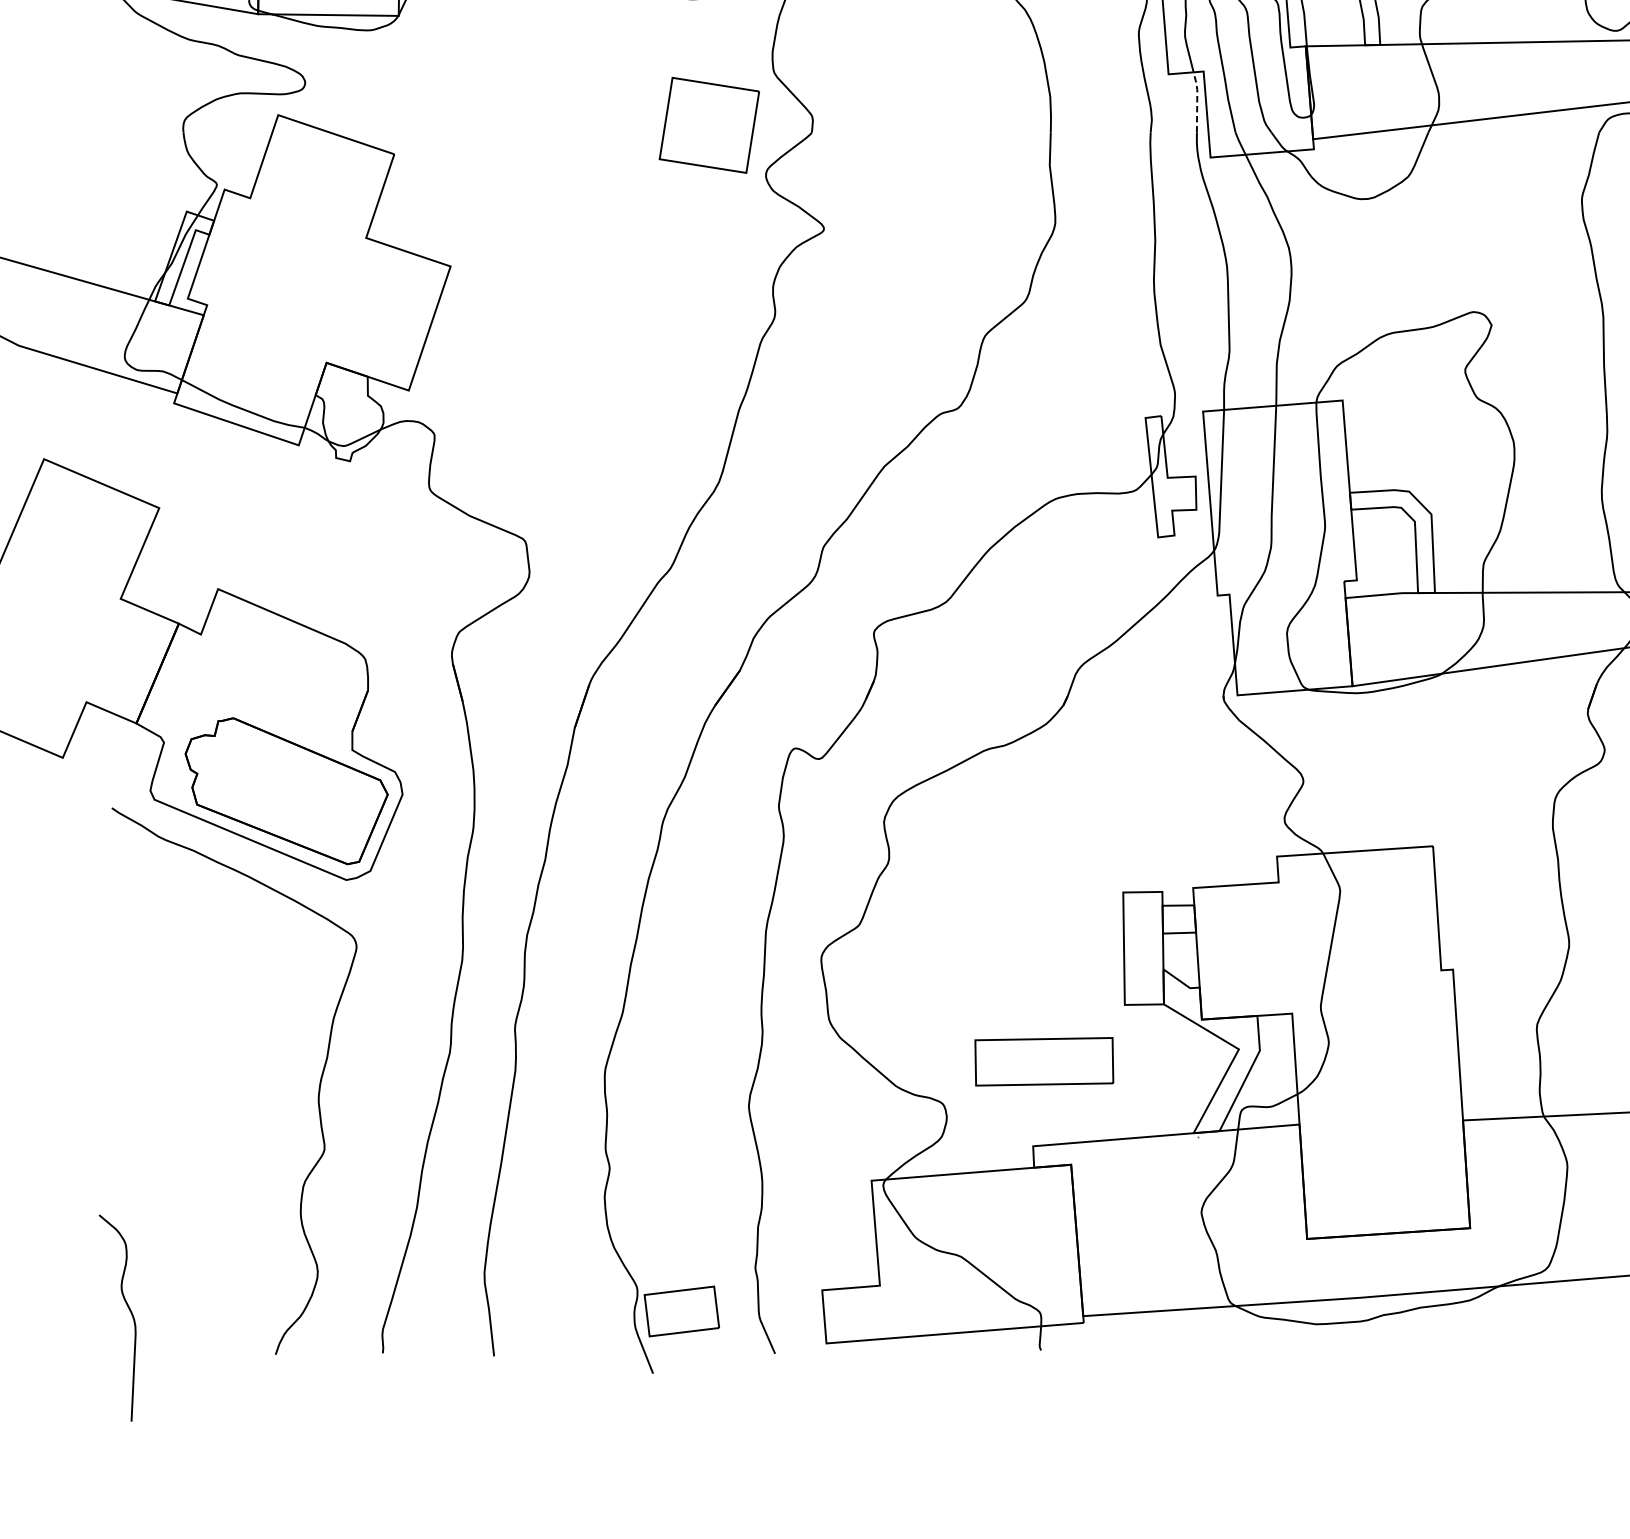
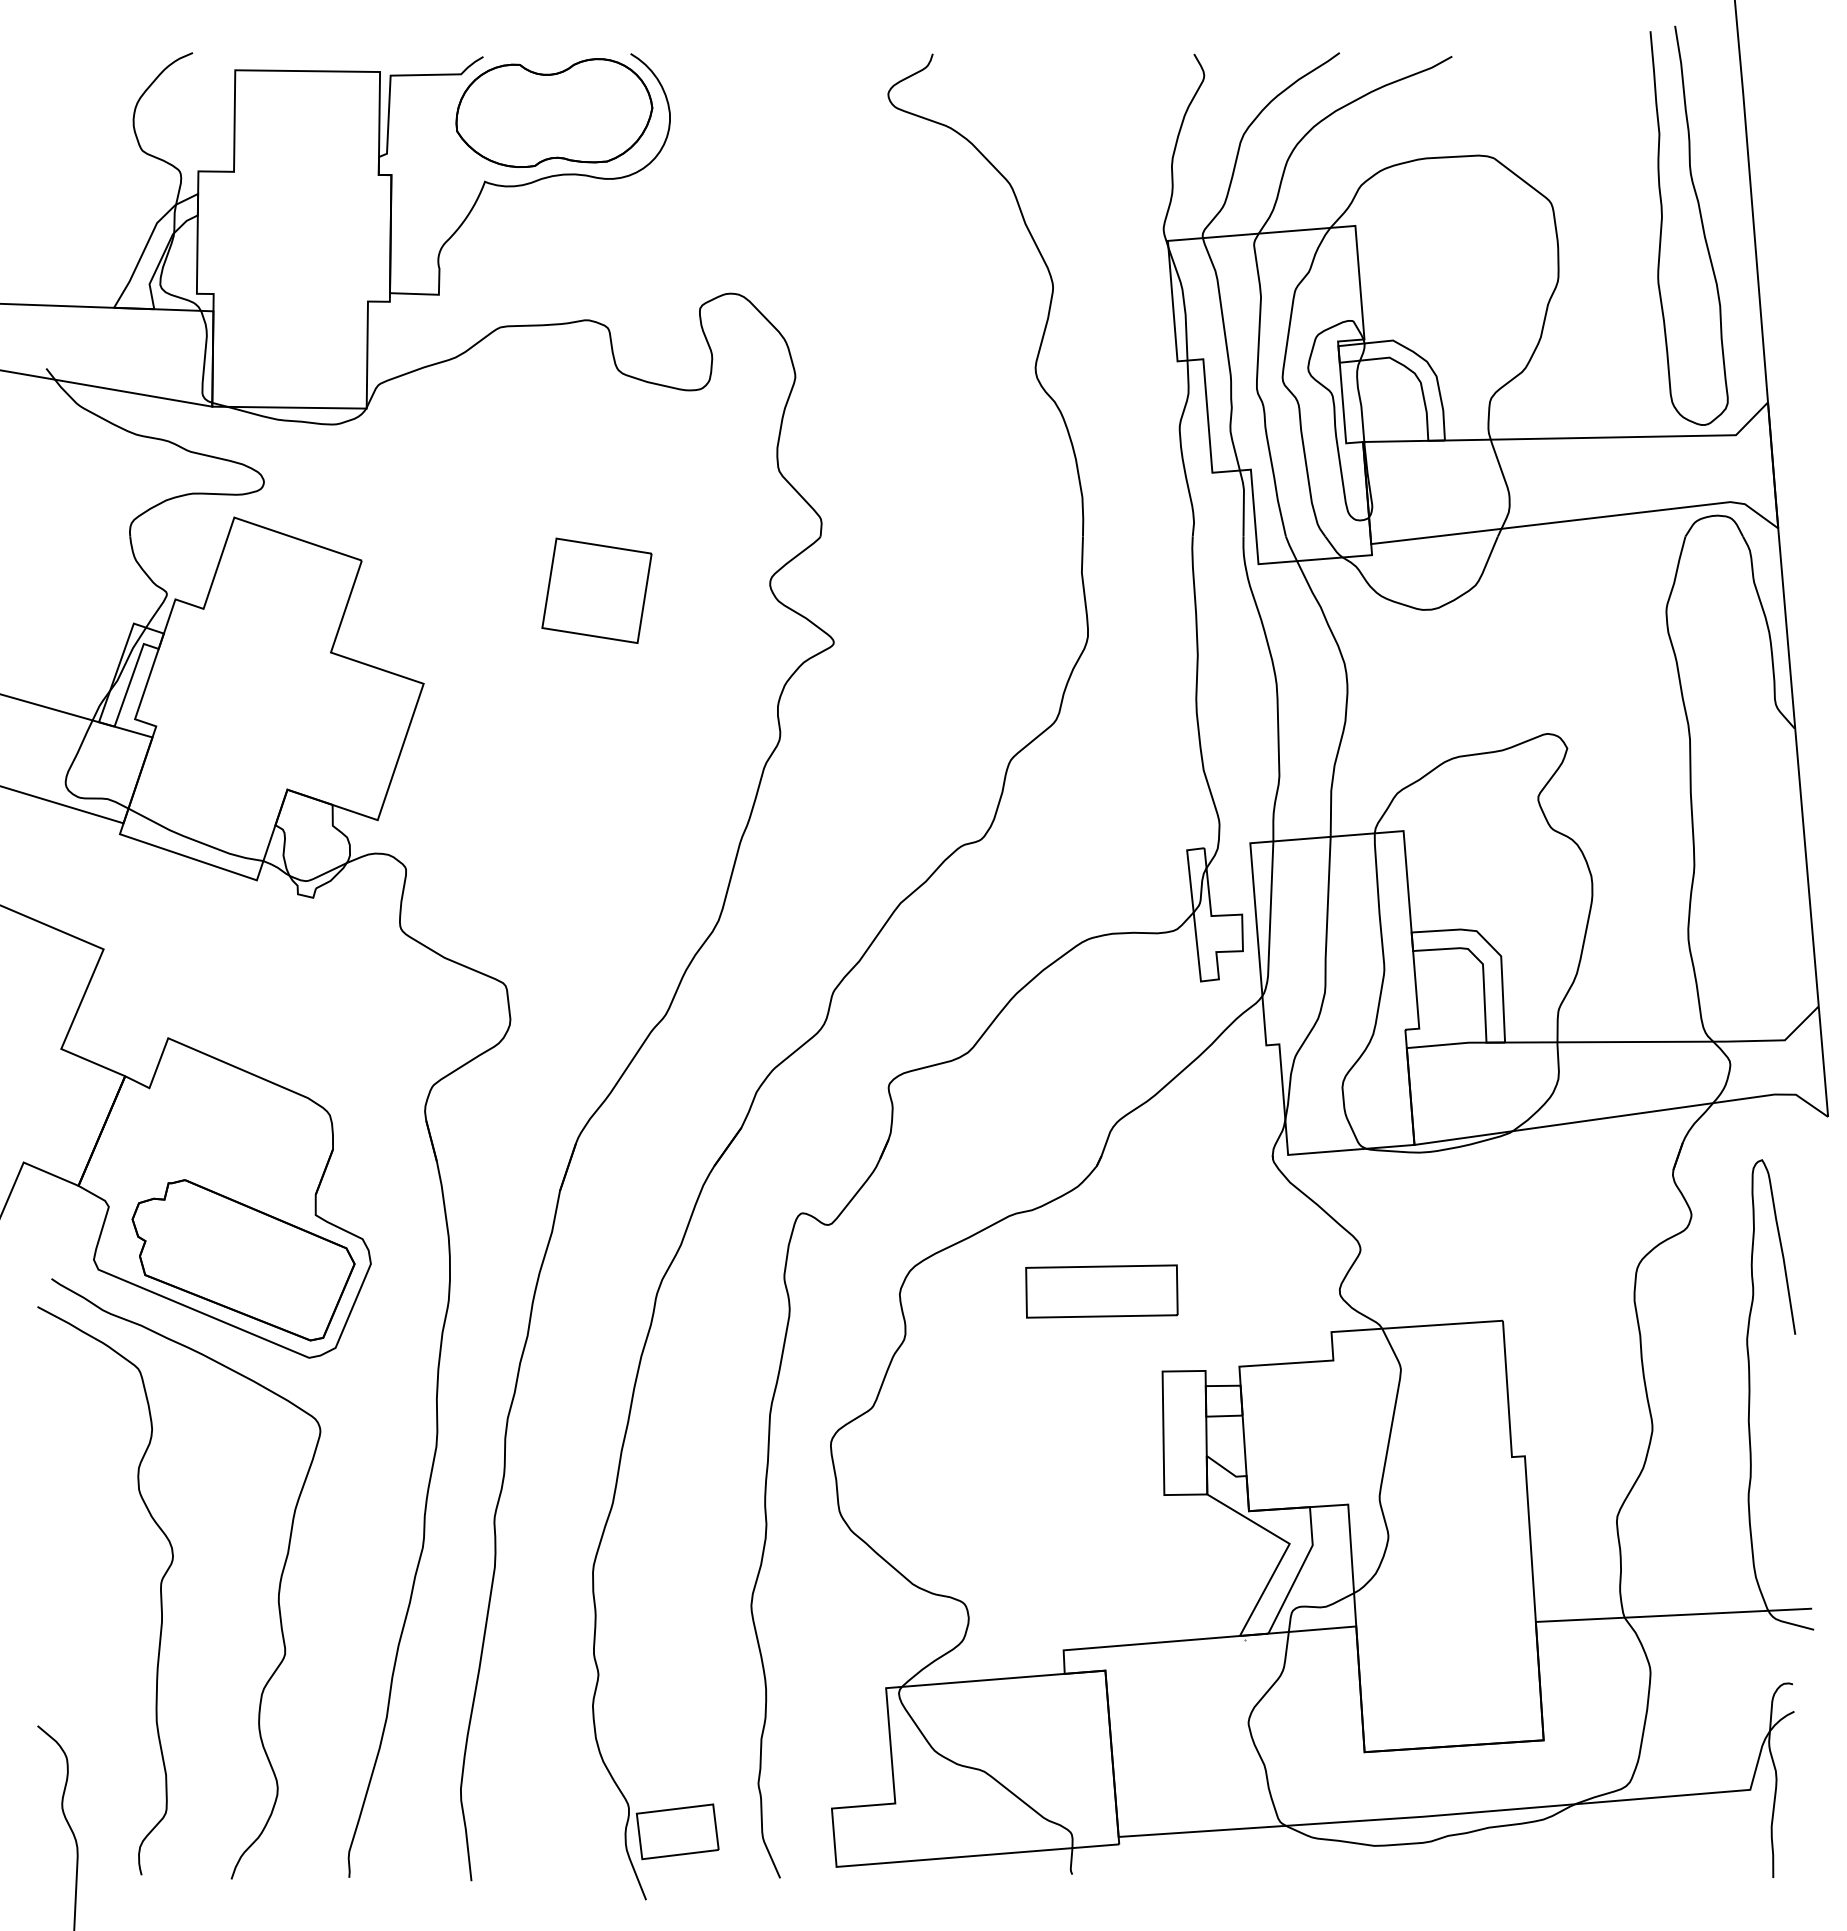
line: (1196, 100) -> (1243, 501), dashed -> solid
part: (708, 125) -> (596, 590), moved
part: (1043, 1061) -> (1101, 1291), moved
curve: (211, 1091) -> (160, 1590), added

